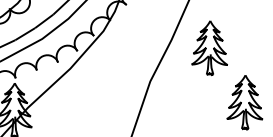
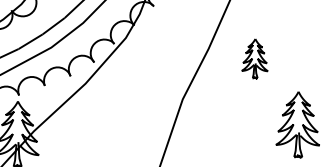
part: (209, 48) -> (254, 59), size x0.6

